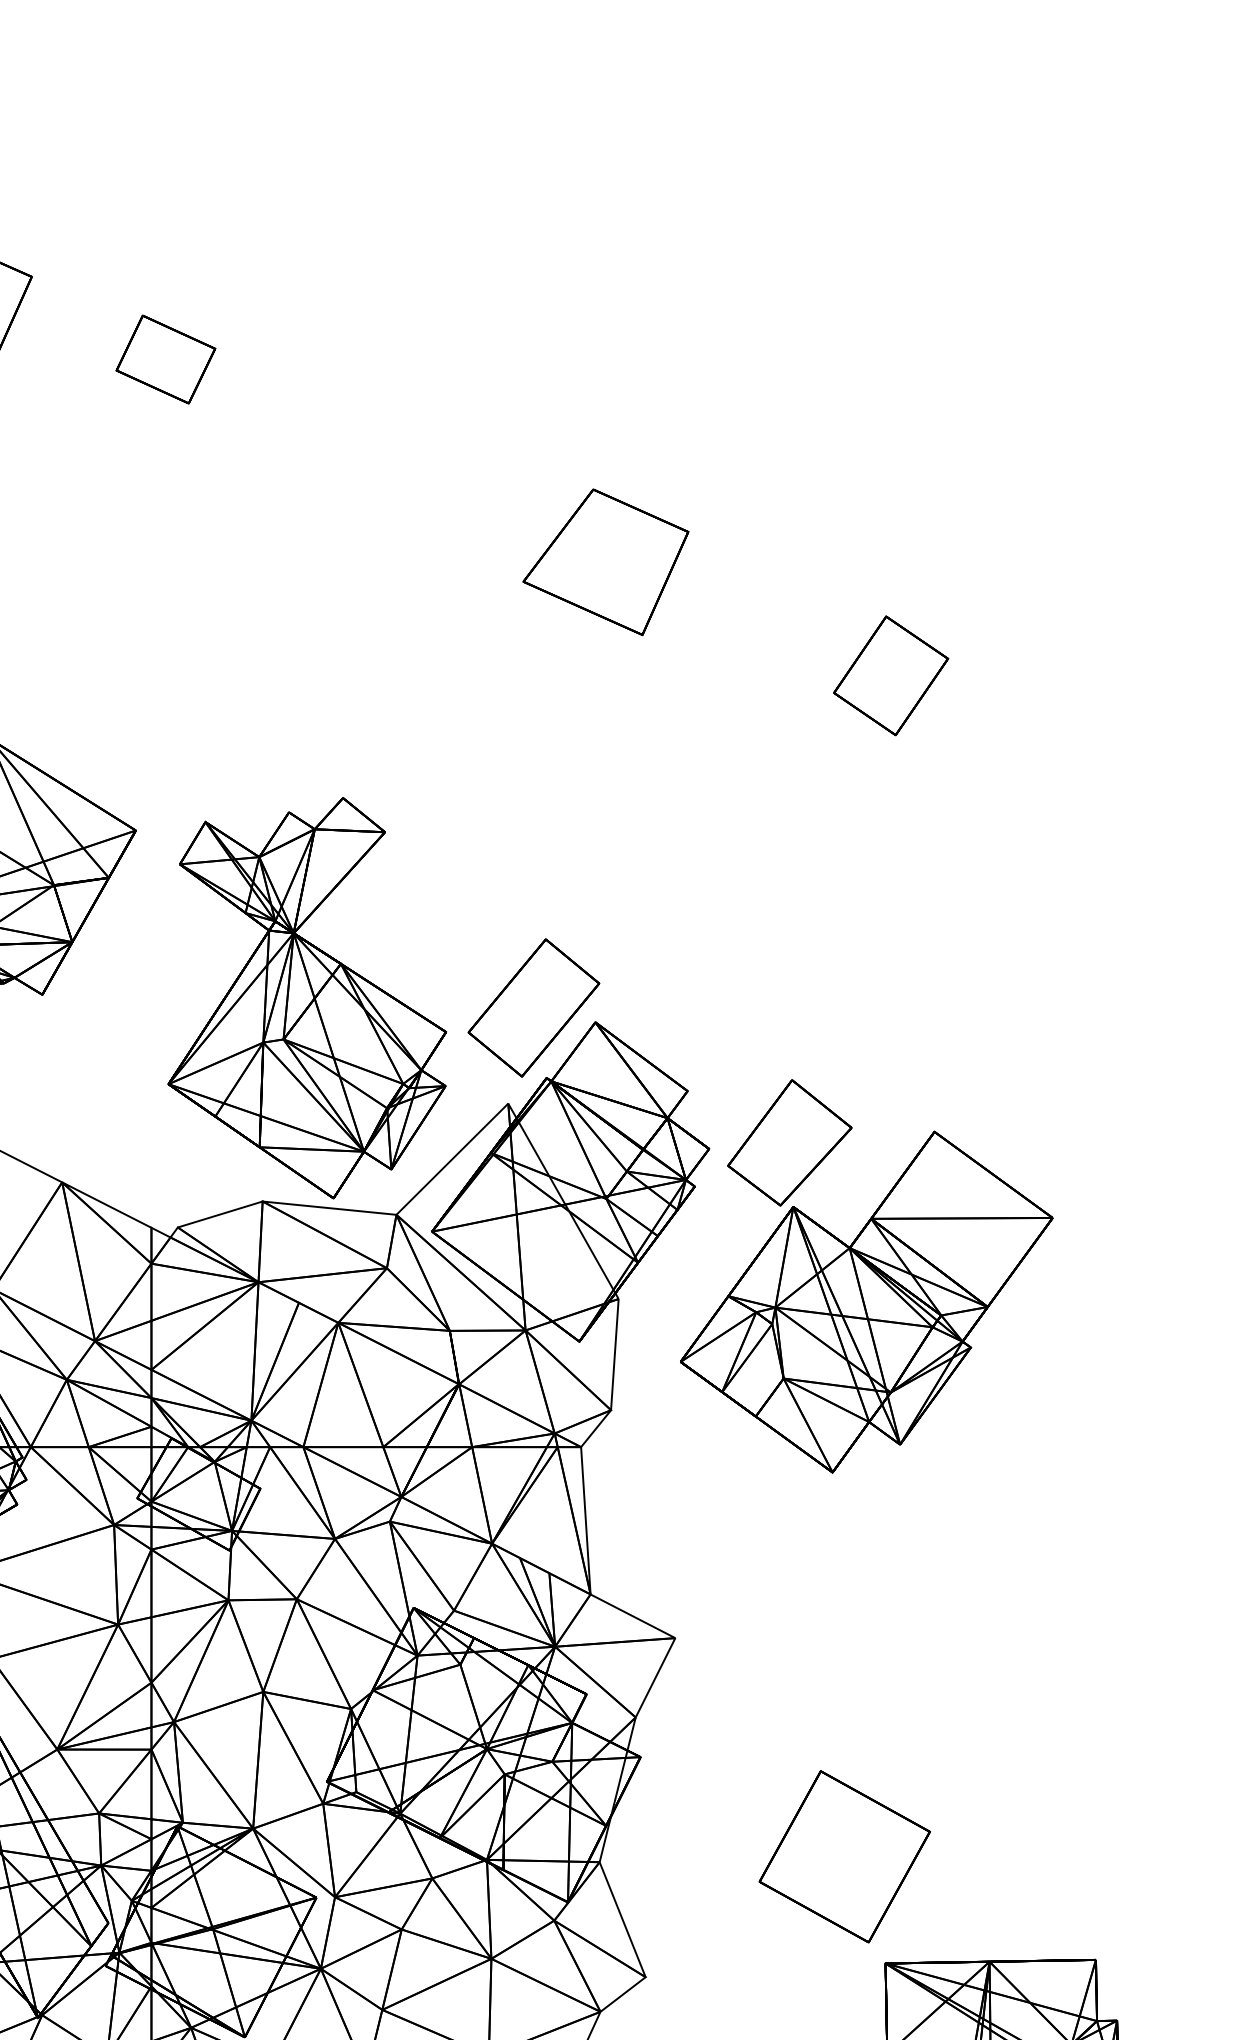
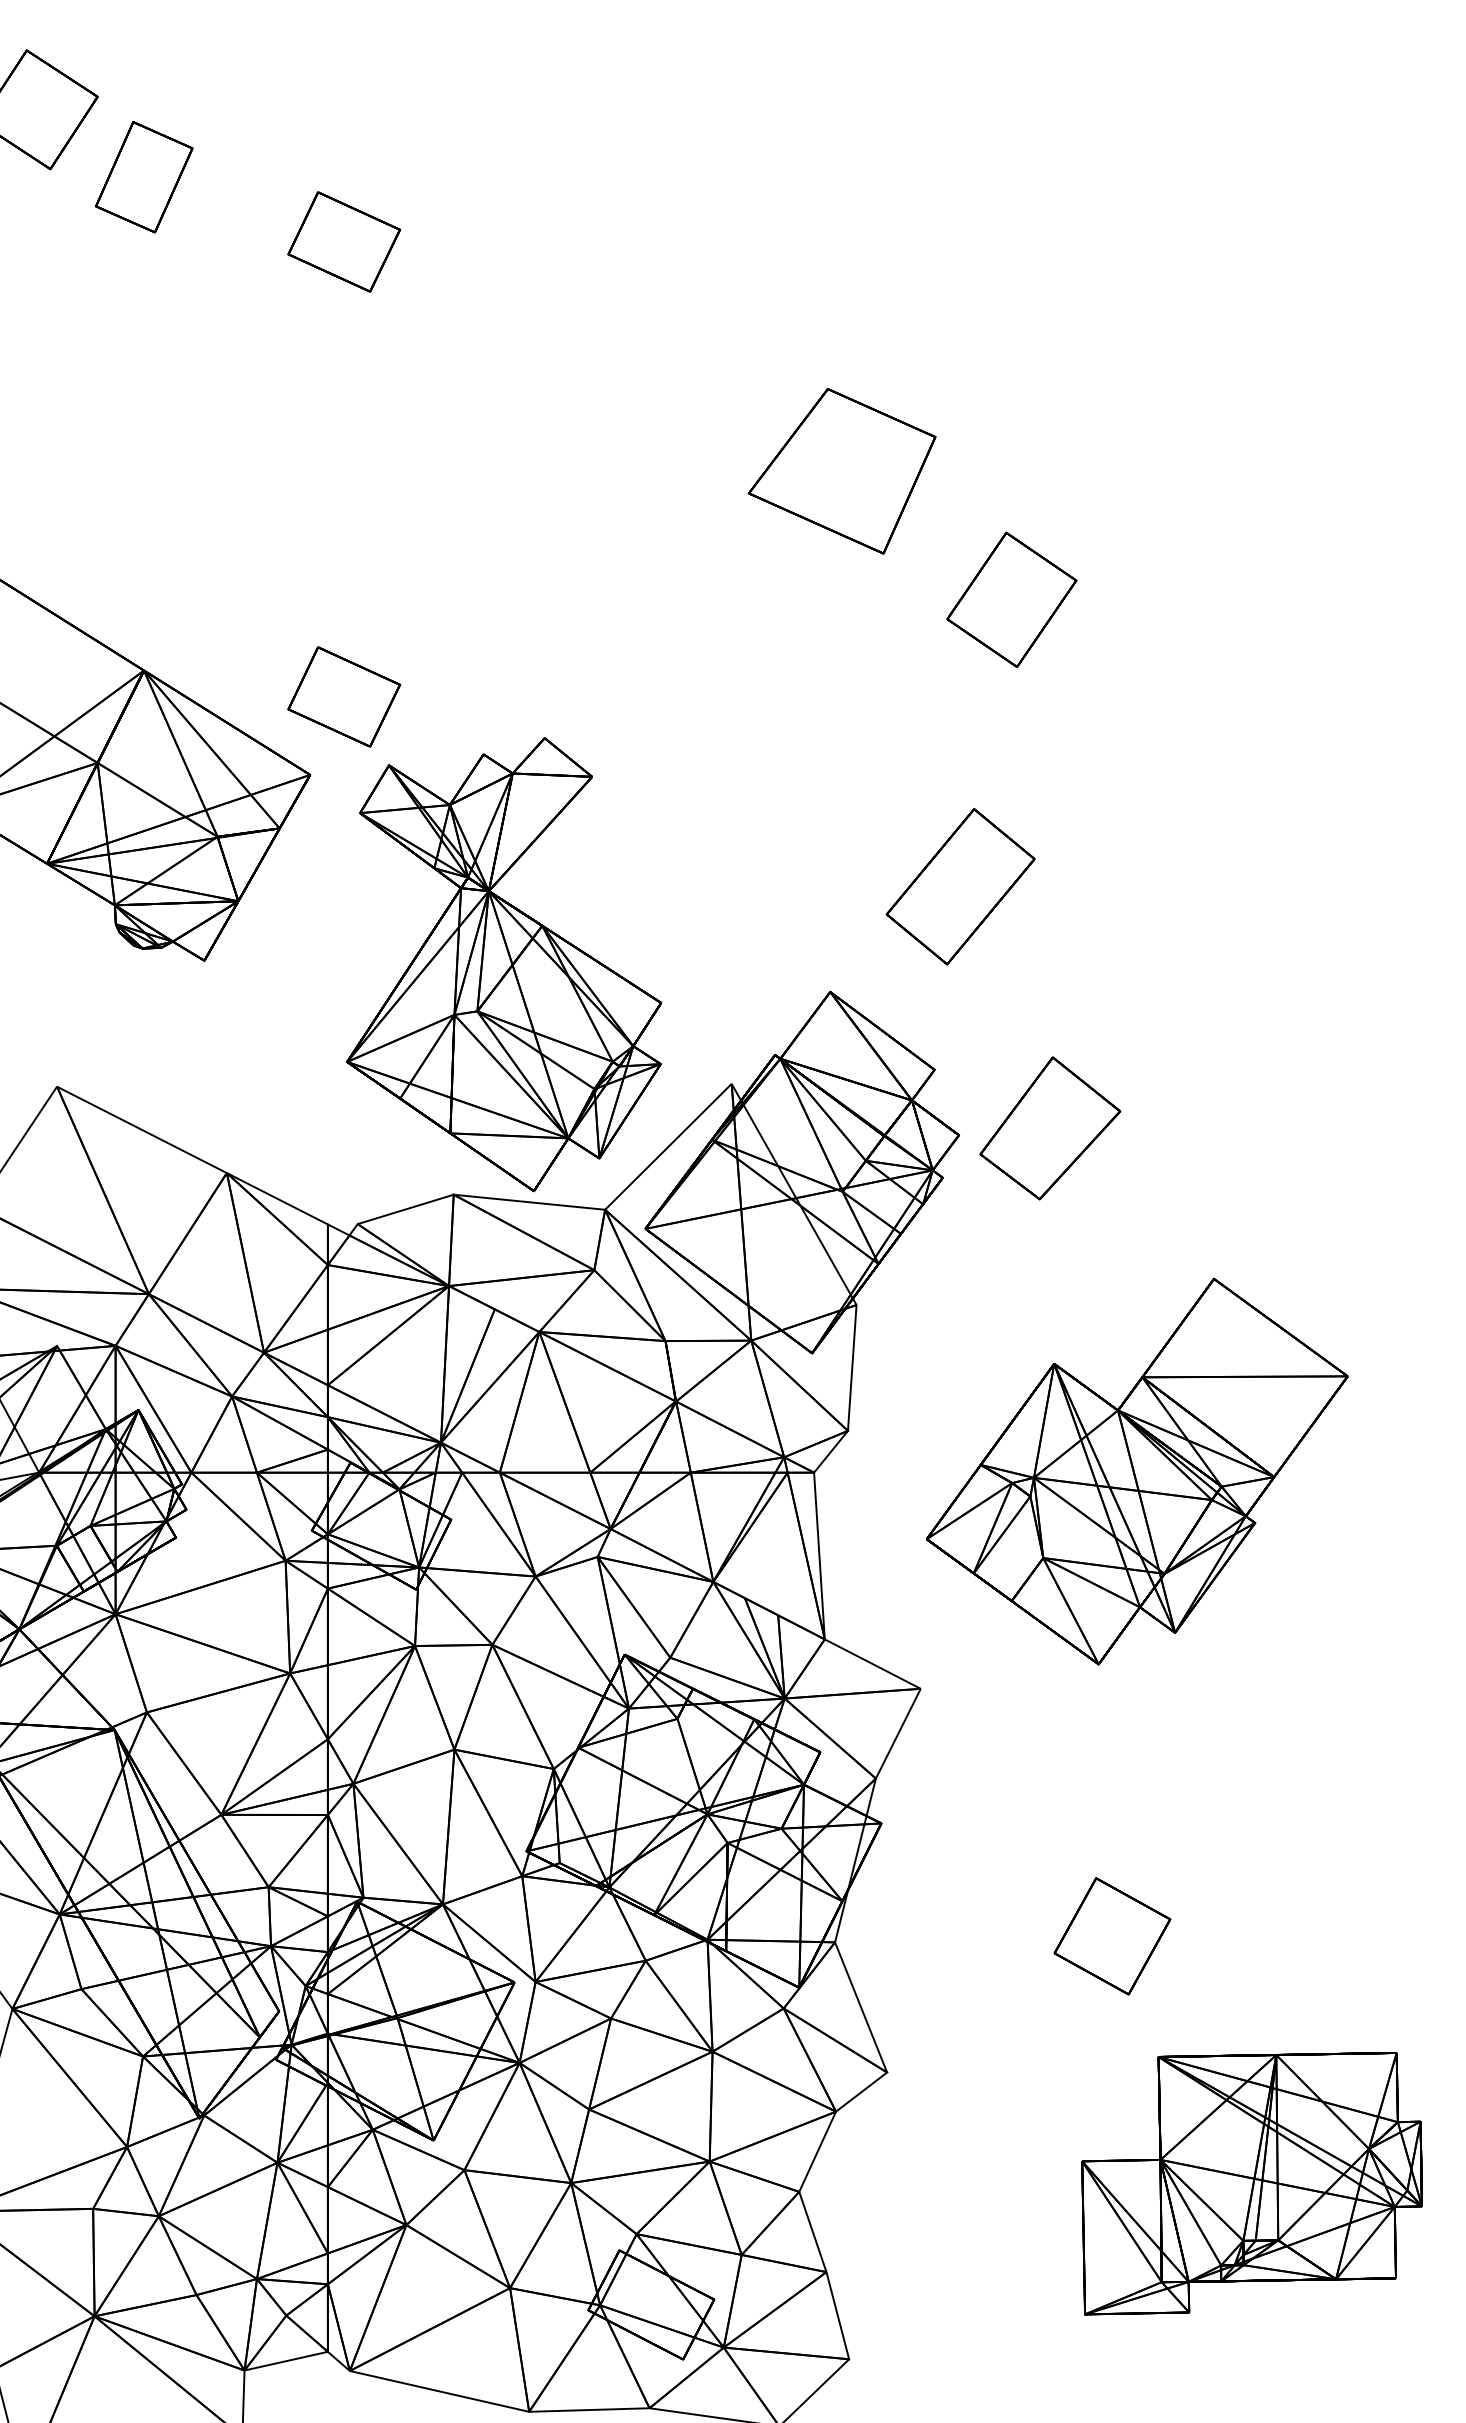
part: (890, 675) -> (1011, 599), moved
part: (166, 761) -> (344, 696), added
part: (533, 1007) -> (960, 886), moved
part: (866, 1302) -> (1137, 1471), moved
part: (844, 1857) -> (1112, 1936), size x0.6

